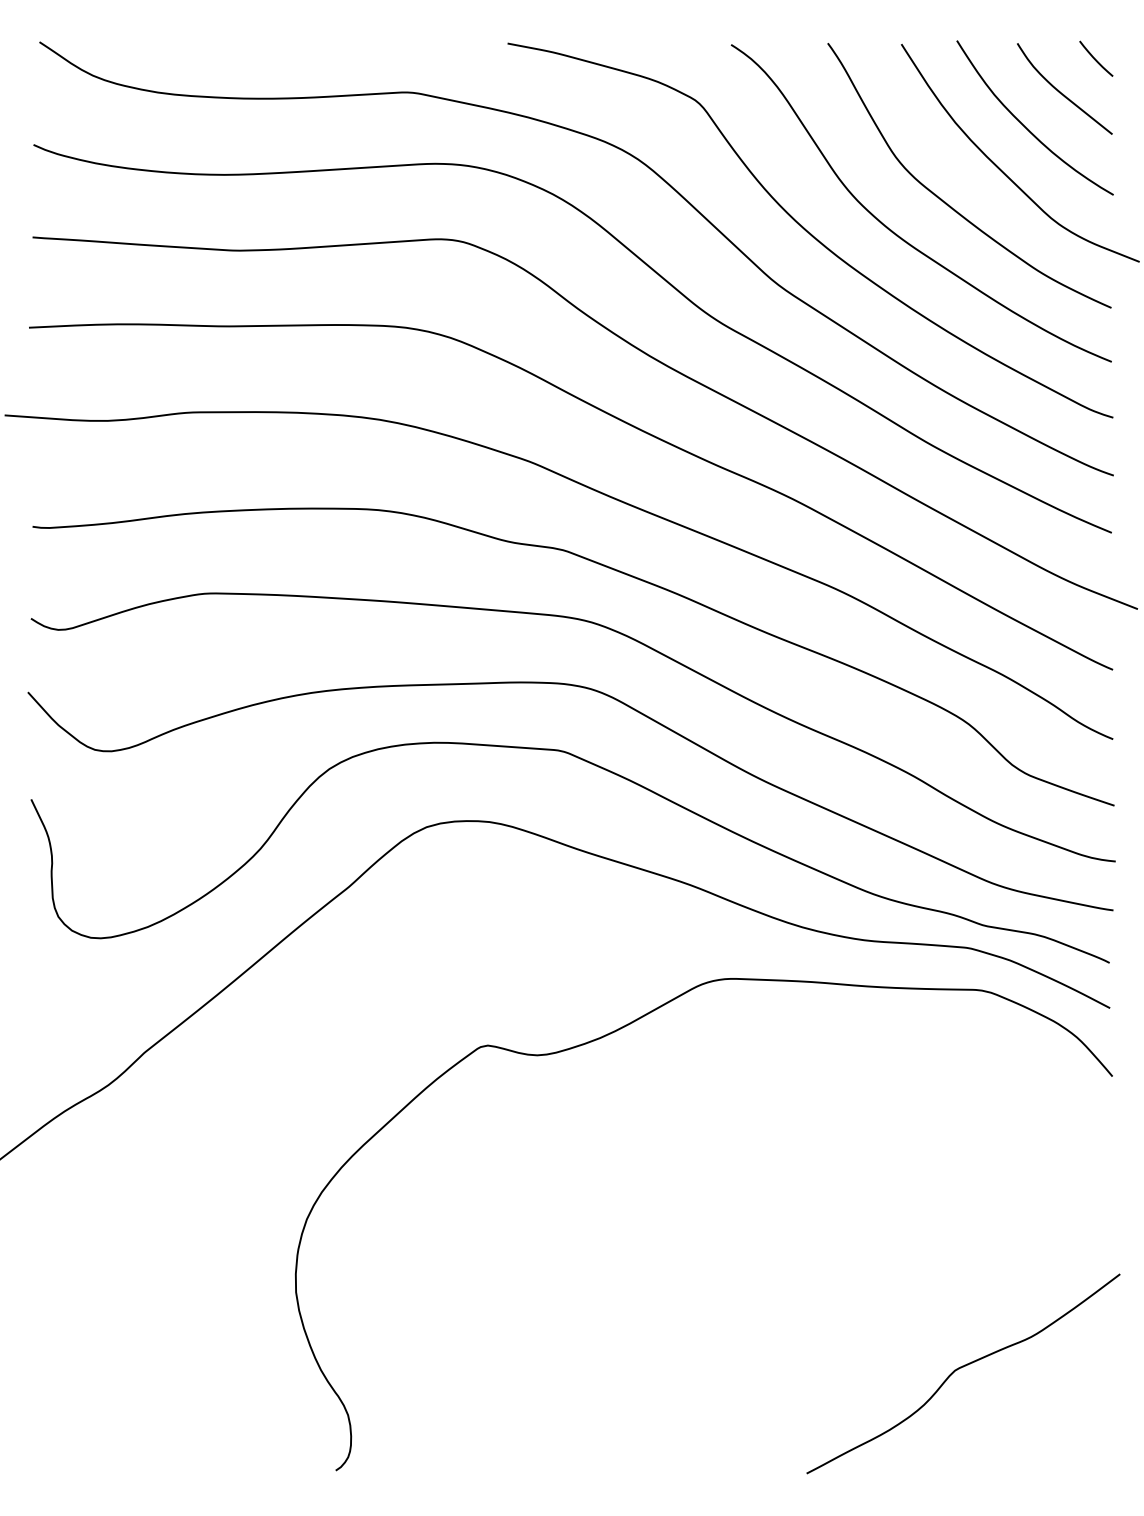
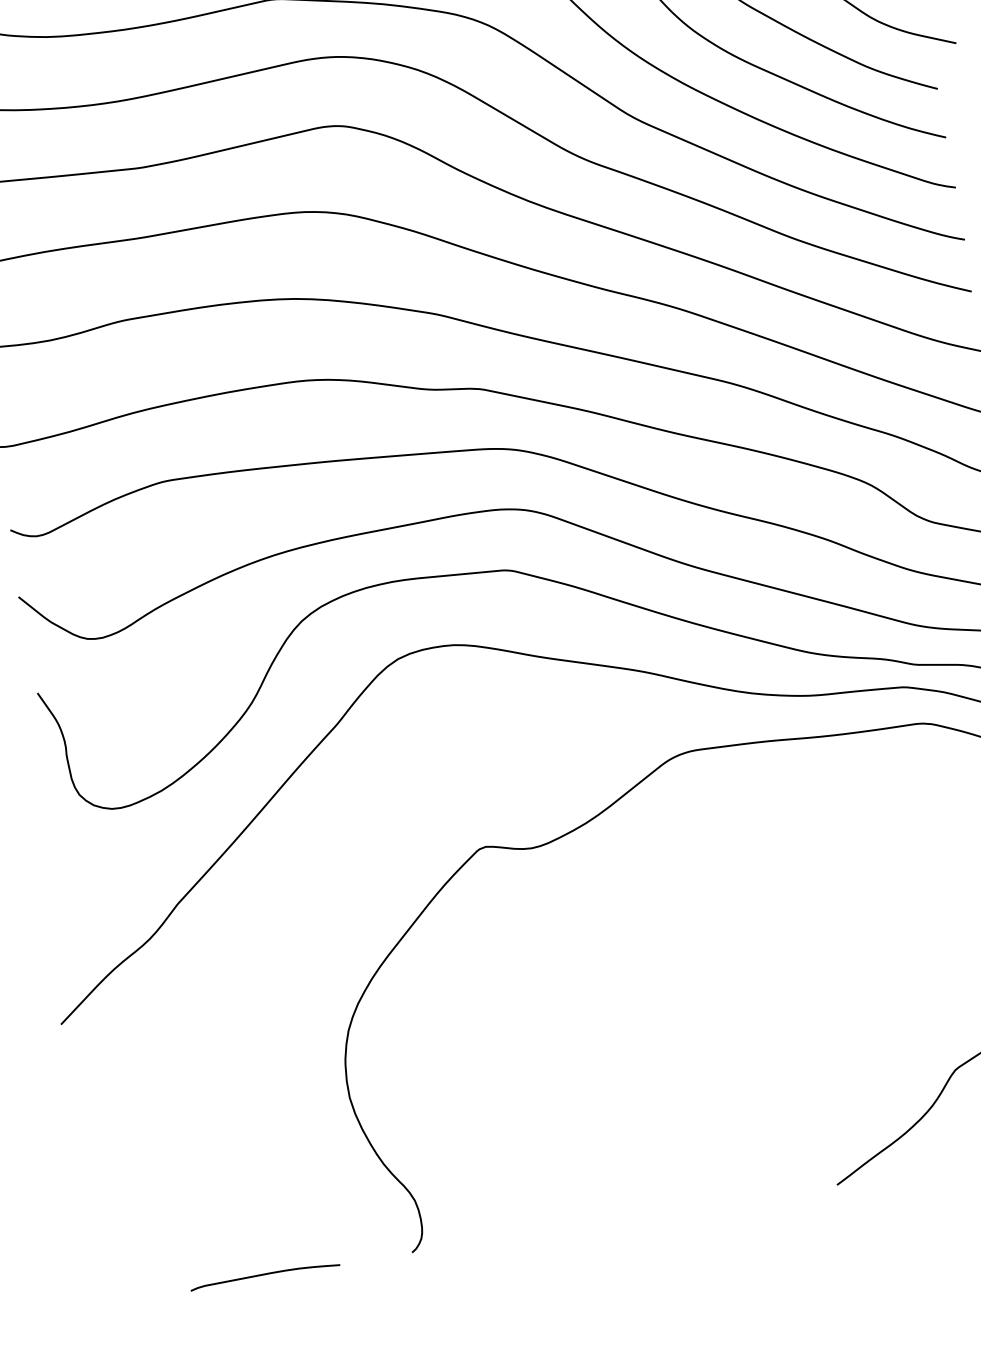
curve: (172, 1468) -> (264, 1275), added

